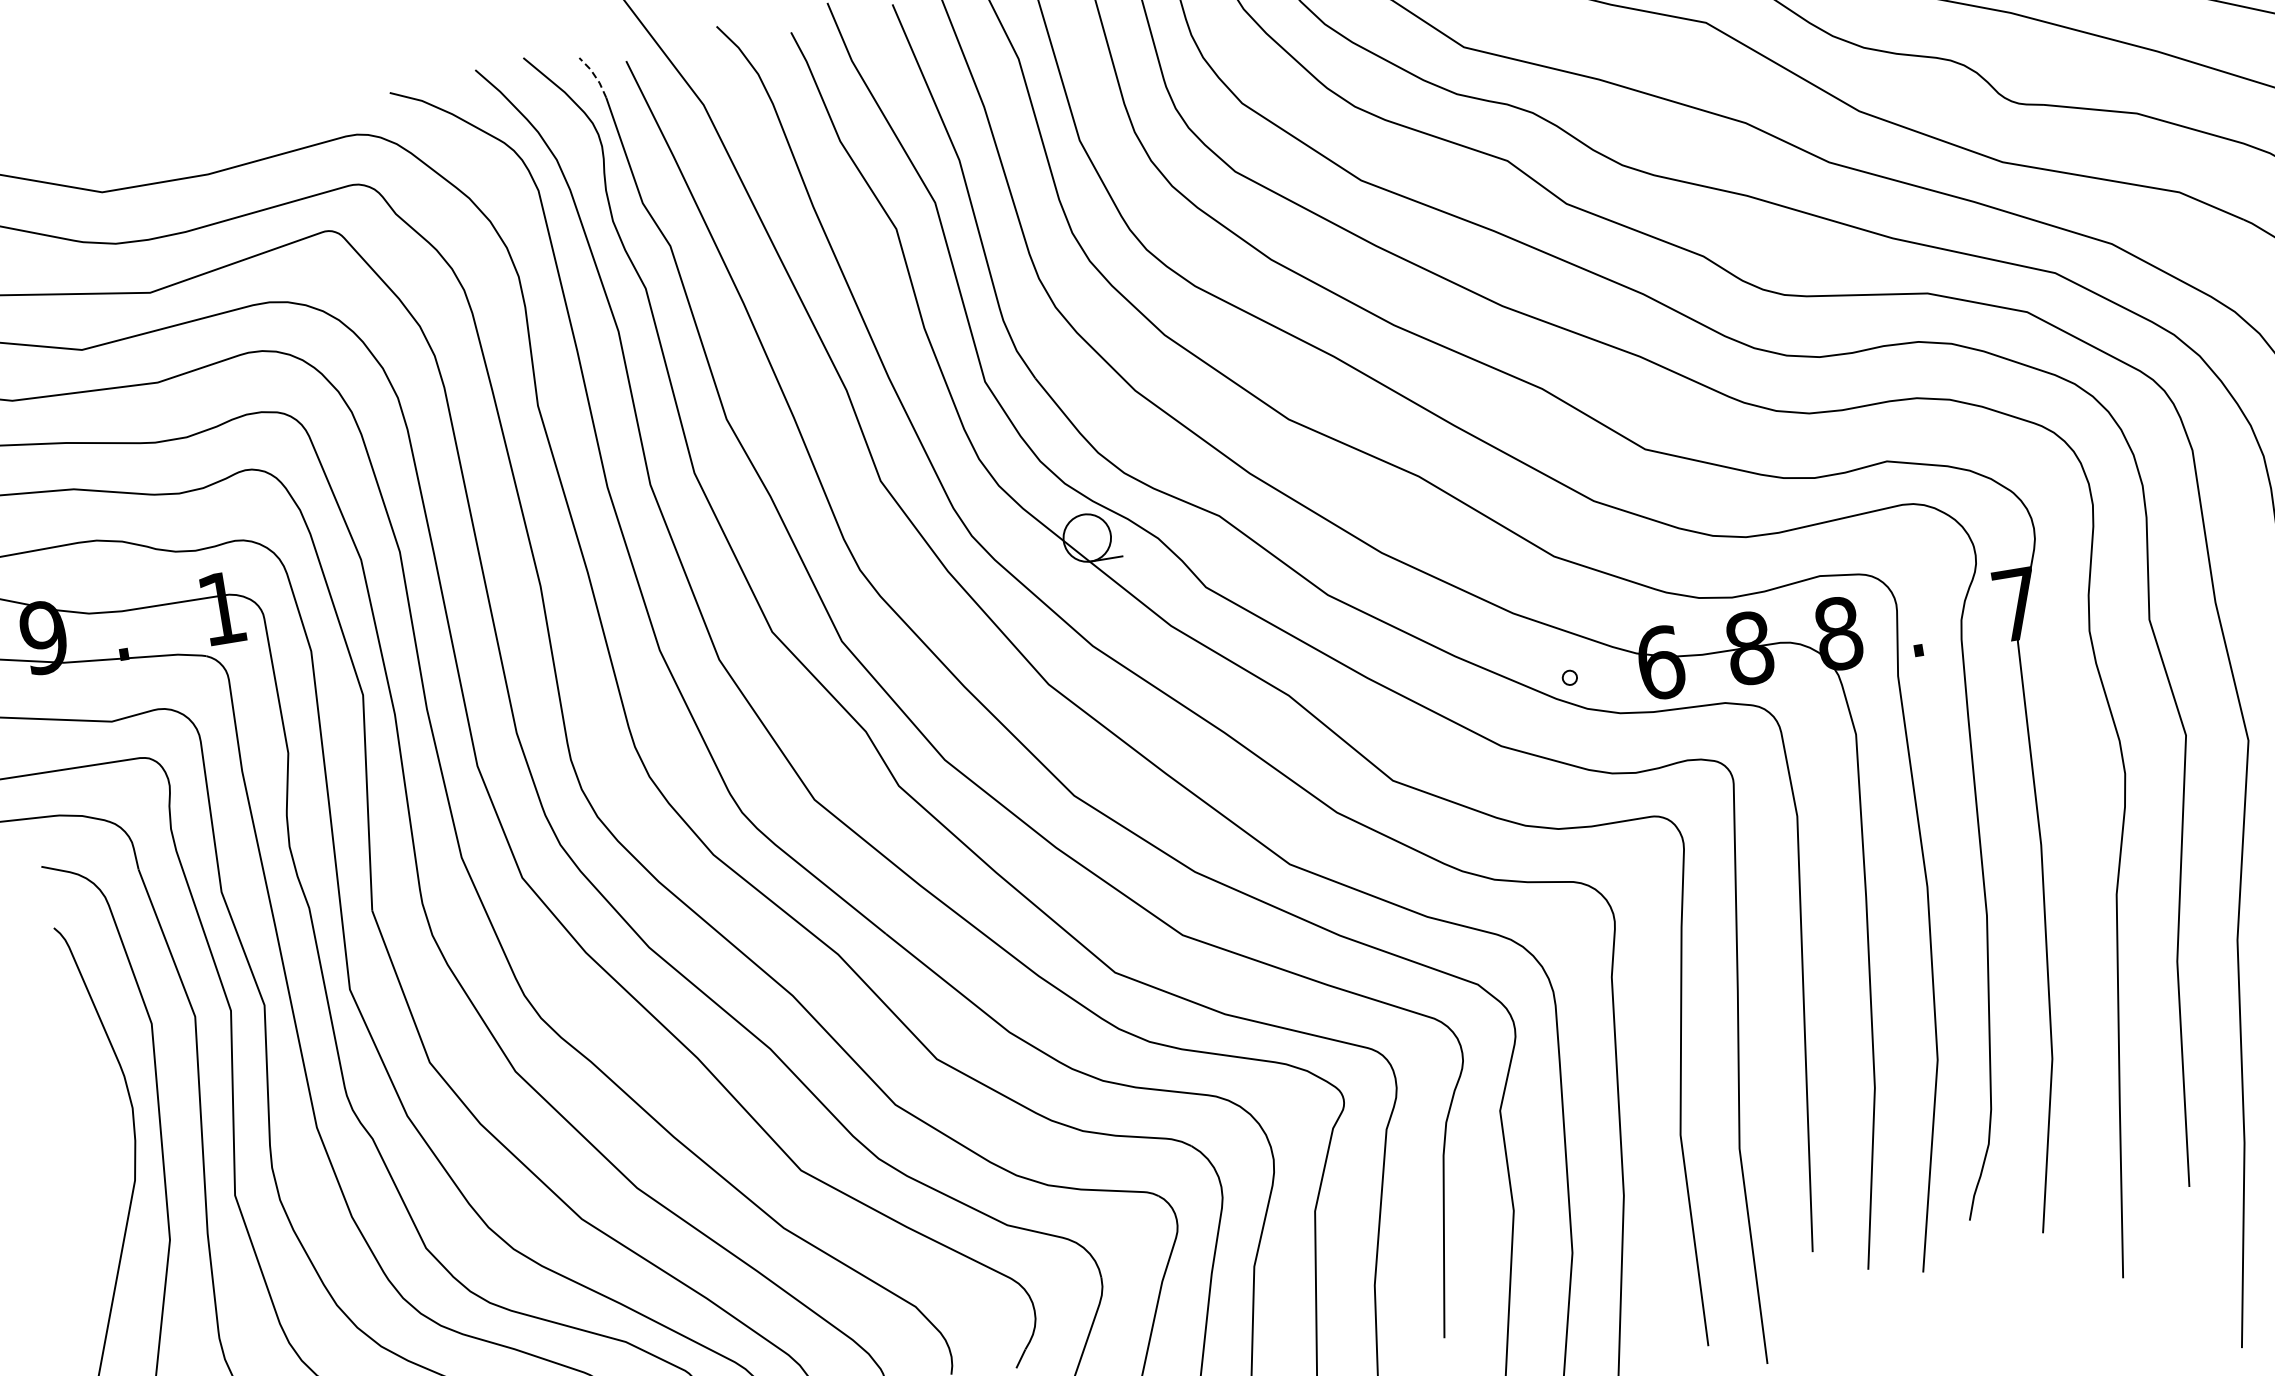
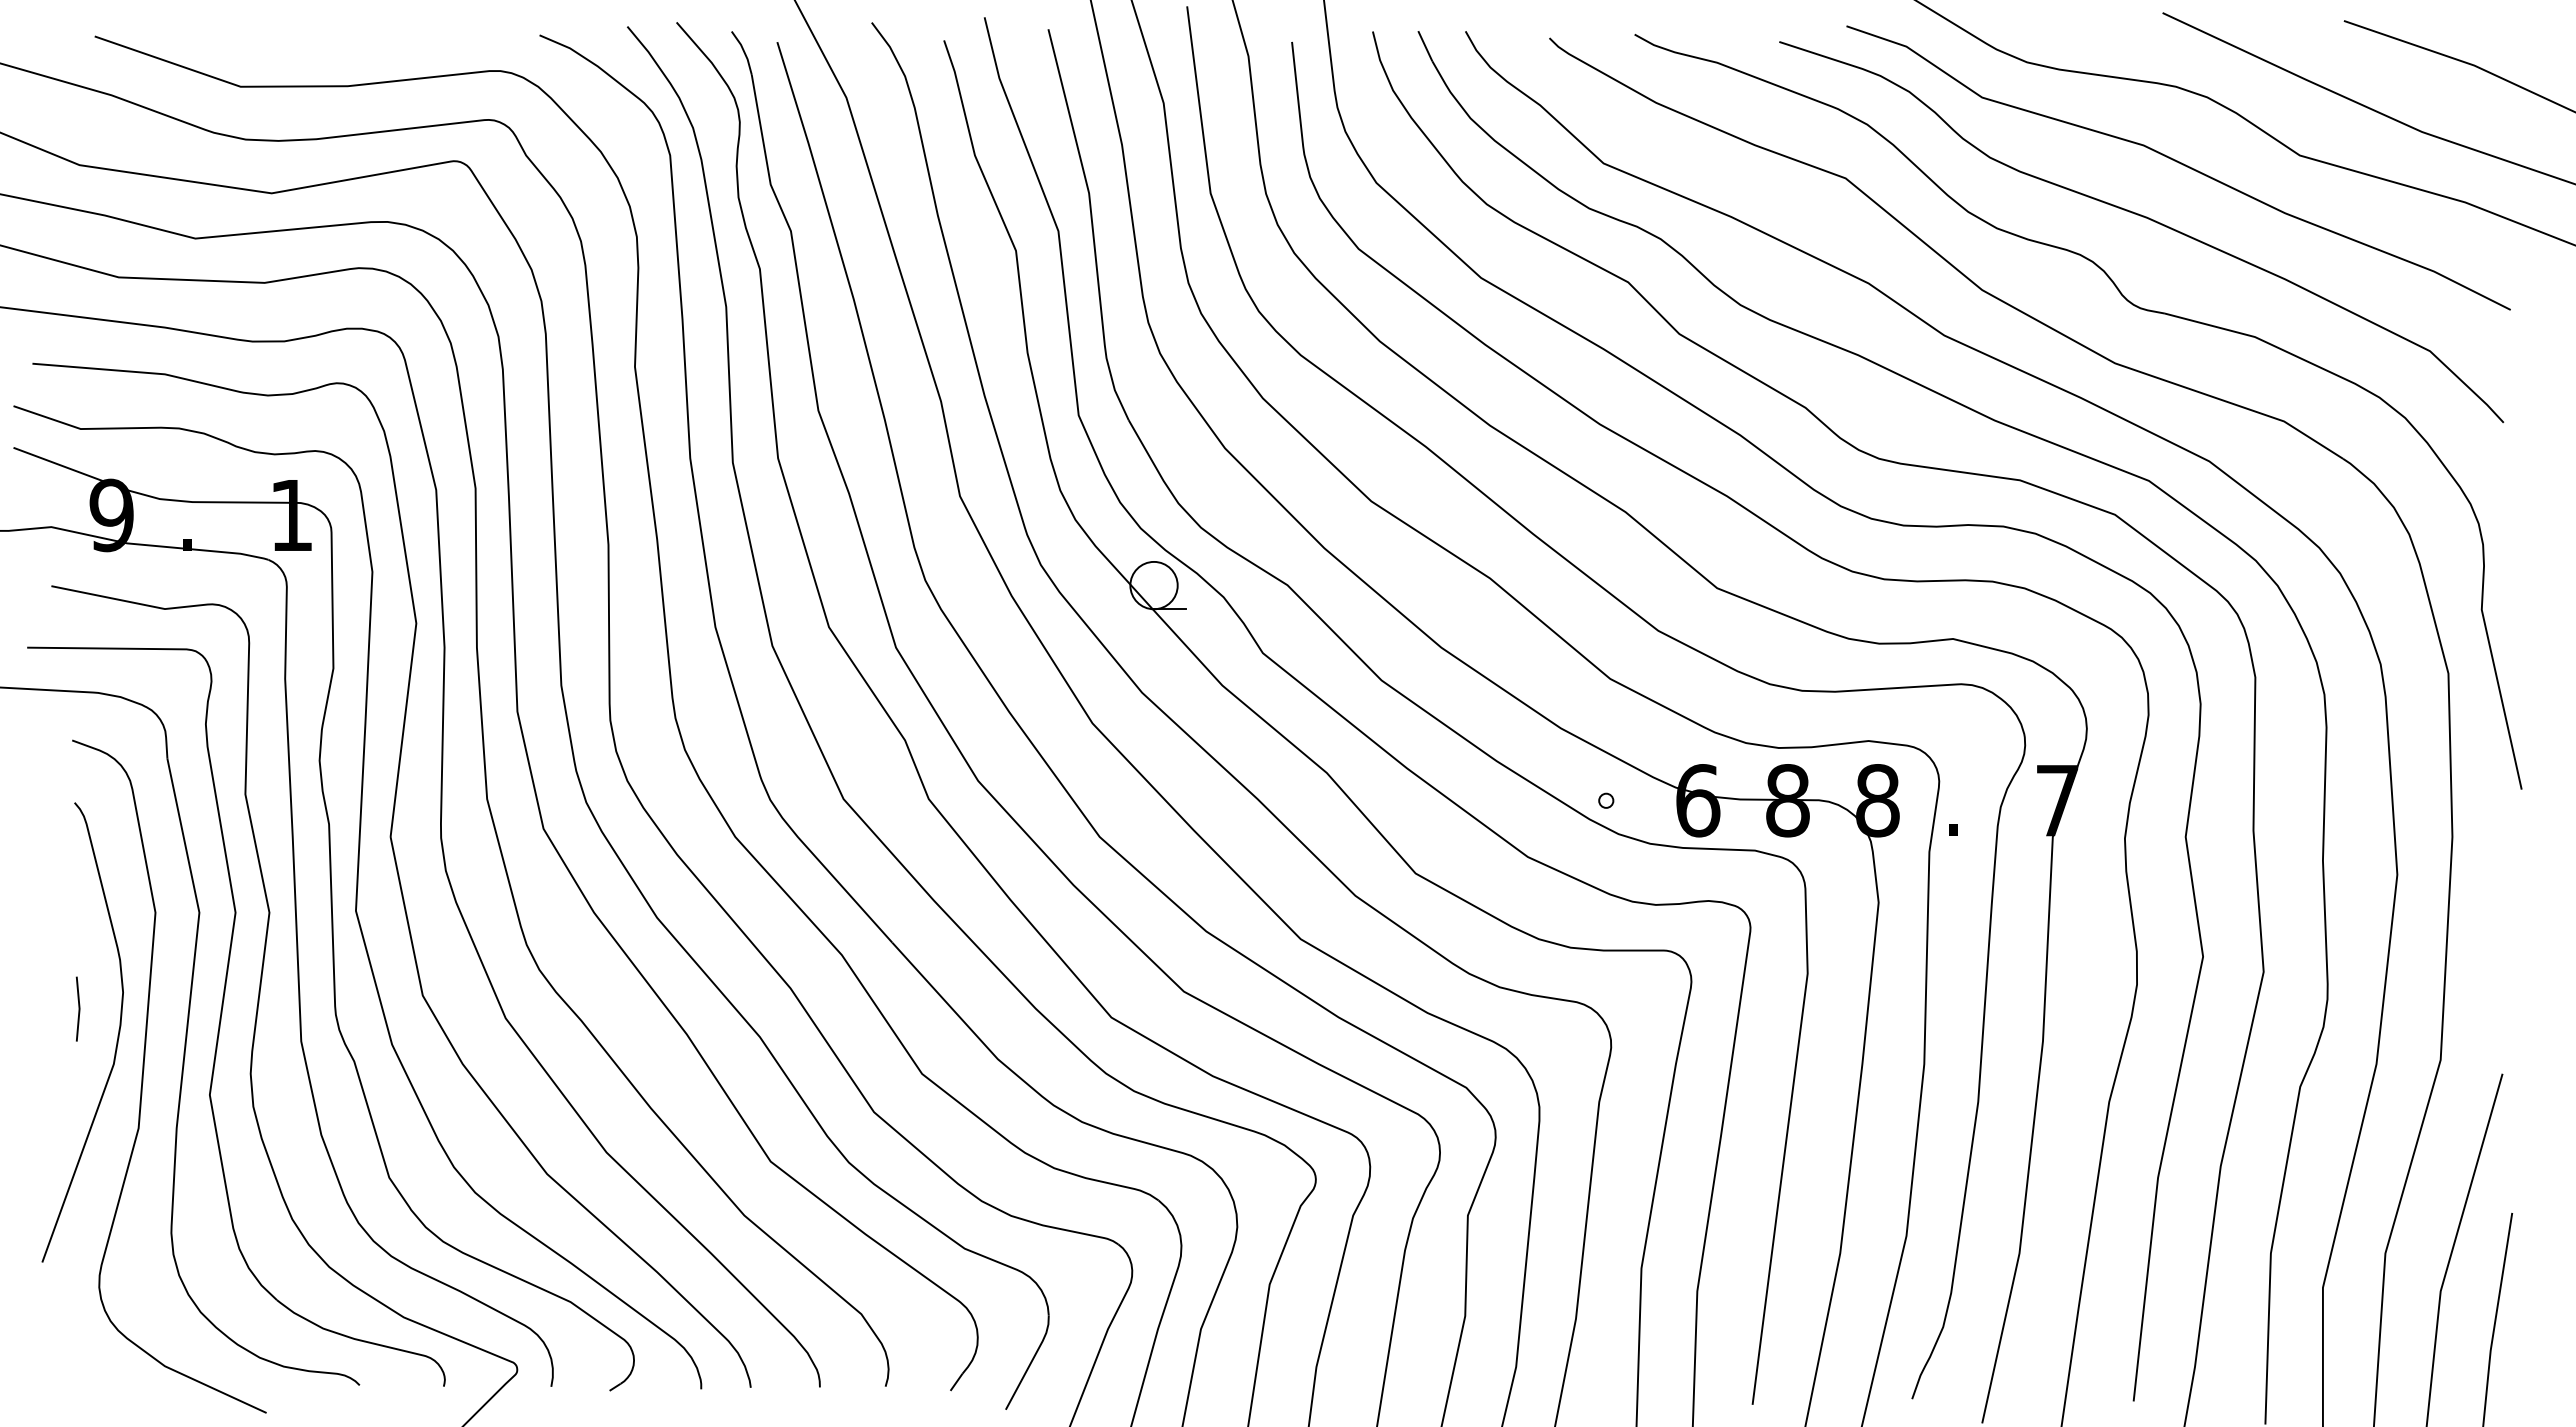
line: (595, 75) -> (744, 51), dashed -> solid
line: (91, 1131) -> (78, 1008), added

